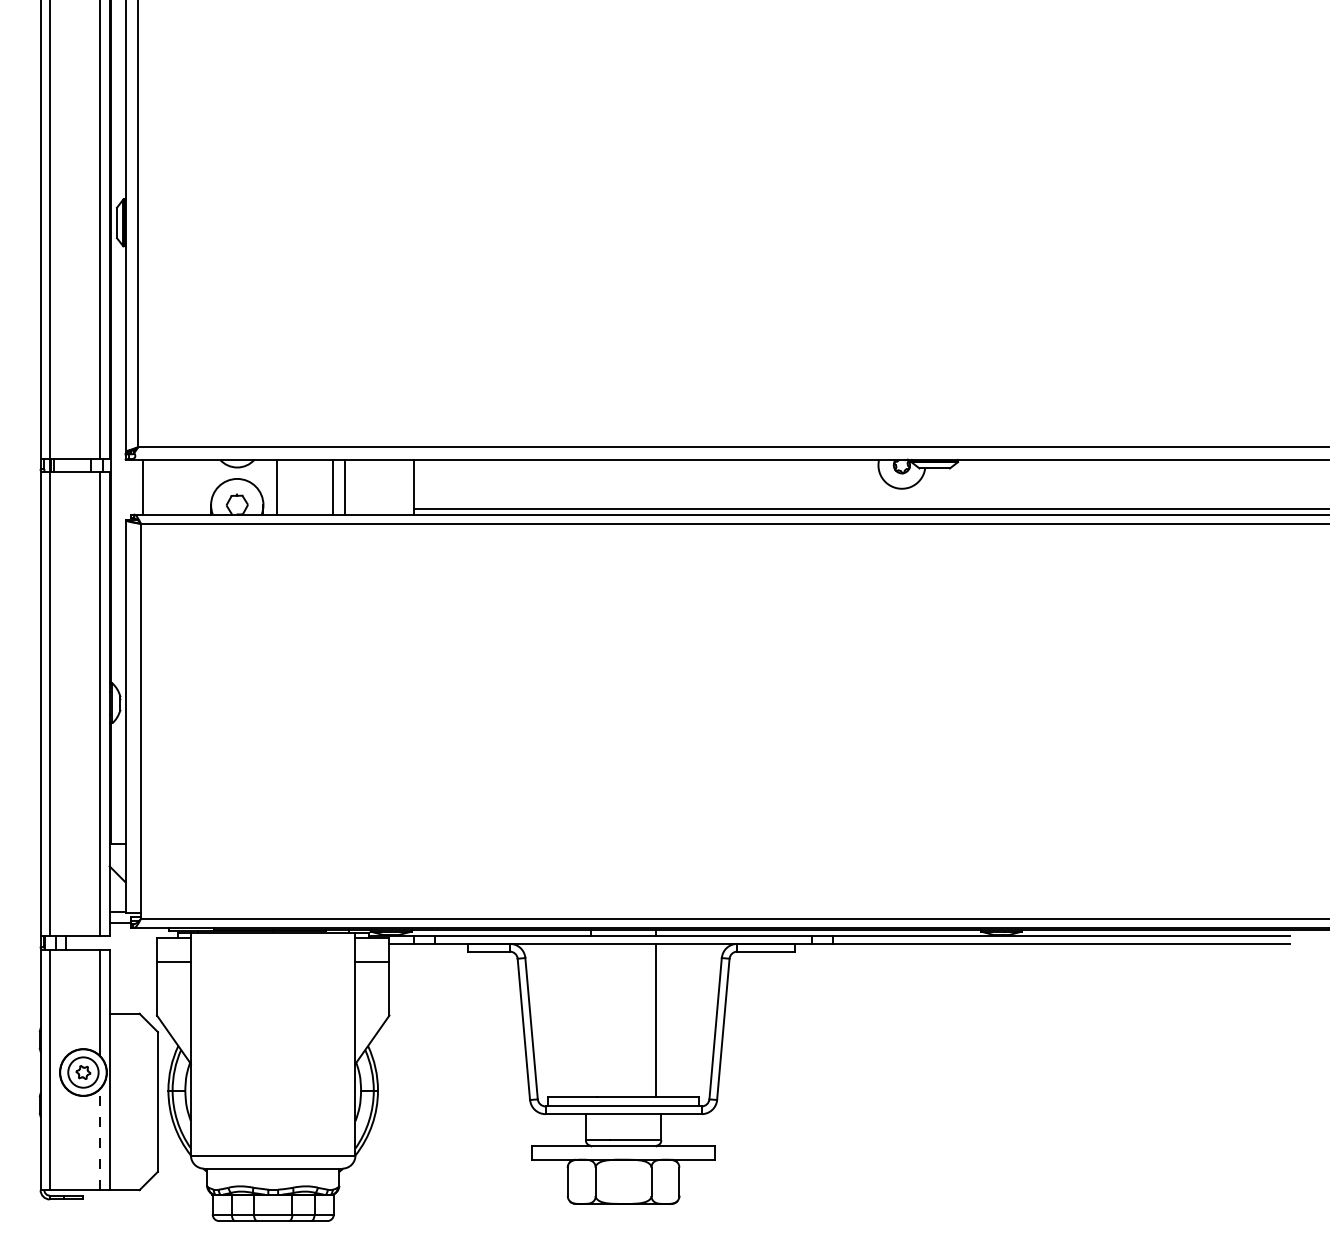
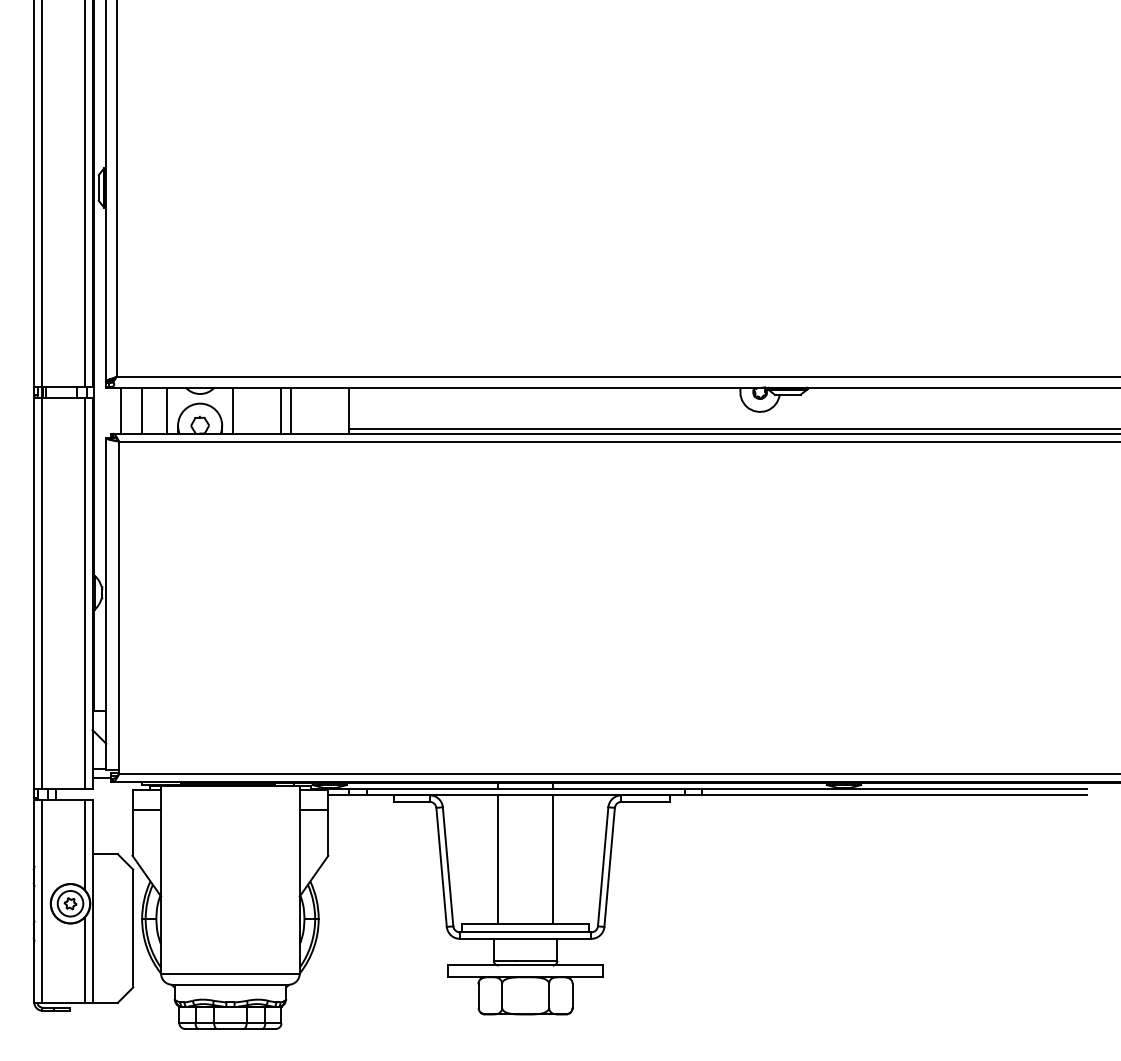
line: (168, 486) -> (142, 410), added
line: (197, 486) -> (166, 410), added
line: (590, 1019) -> (497, 859), added
line: (100, 1139) -> (84, 960), dashed -> solid

